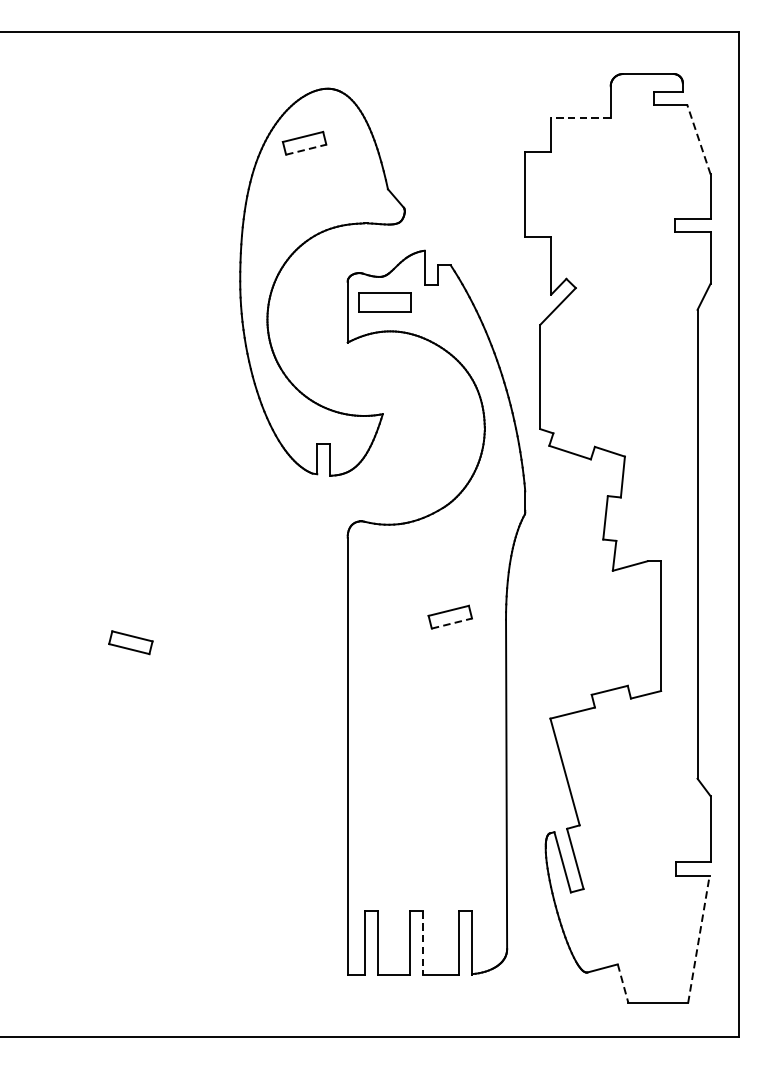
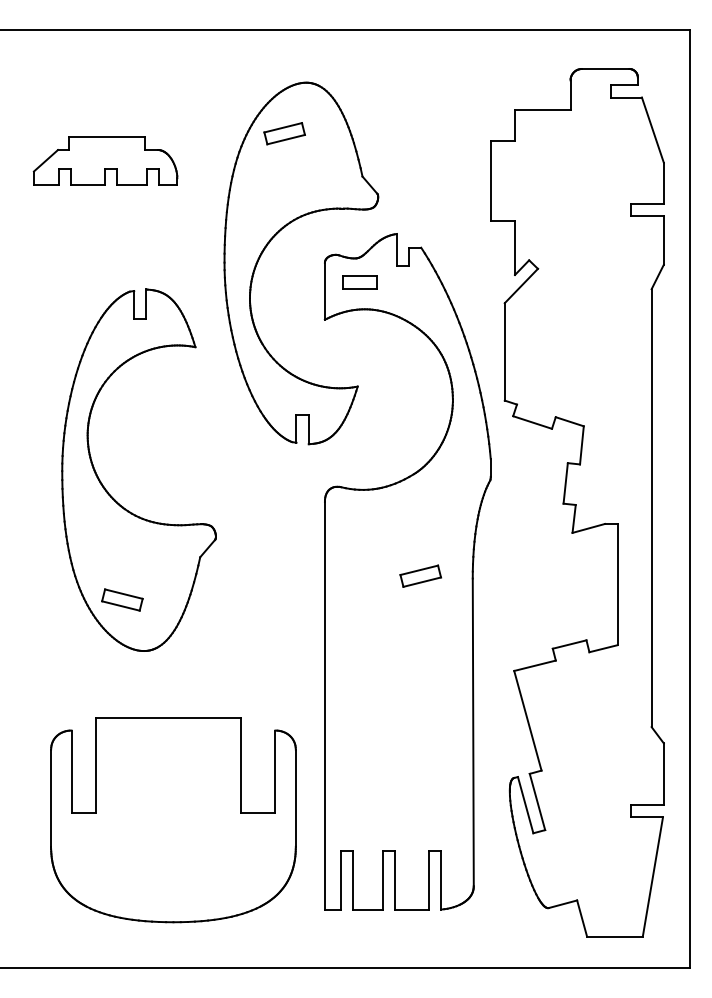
line: (580, 117) -> (542, 109), dashed -> solid
line: (698, 138) -> (652, 129), dashed -> solid
line: (306, 149) -> (286, 139), dashed -> solid
part: (112, 172) -> (105, 160), added
part: (384, 302) -> (359, 282), size x0.71
part: (114, 525) -> (107, 490), added
line: (452, 623) -> (422, 582), dashed -> solid
part: (185, 878) -> (173, 820), added
line: (698, 938) -> (652, 876), dashed -> solid
line: (423, 943) -> (395, 880), dashed -> solid
line: (623, 983) -> (582, 918), dashed -> solid

